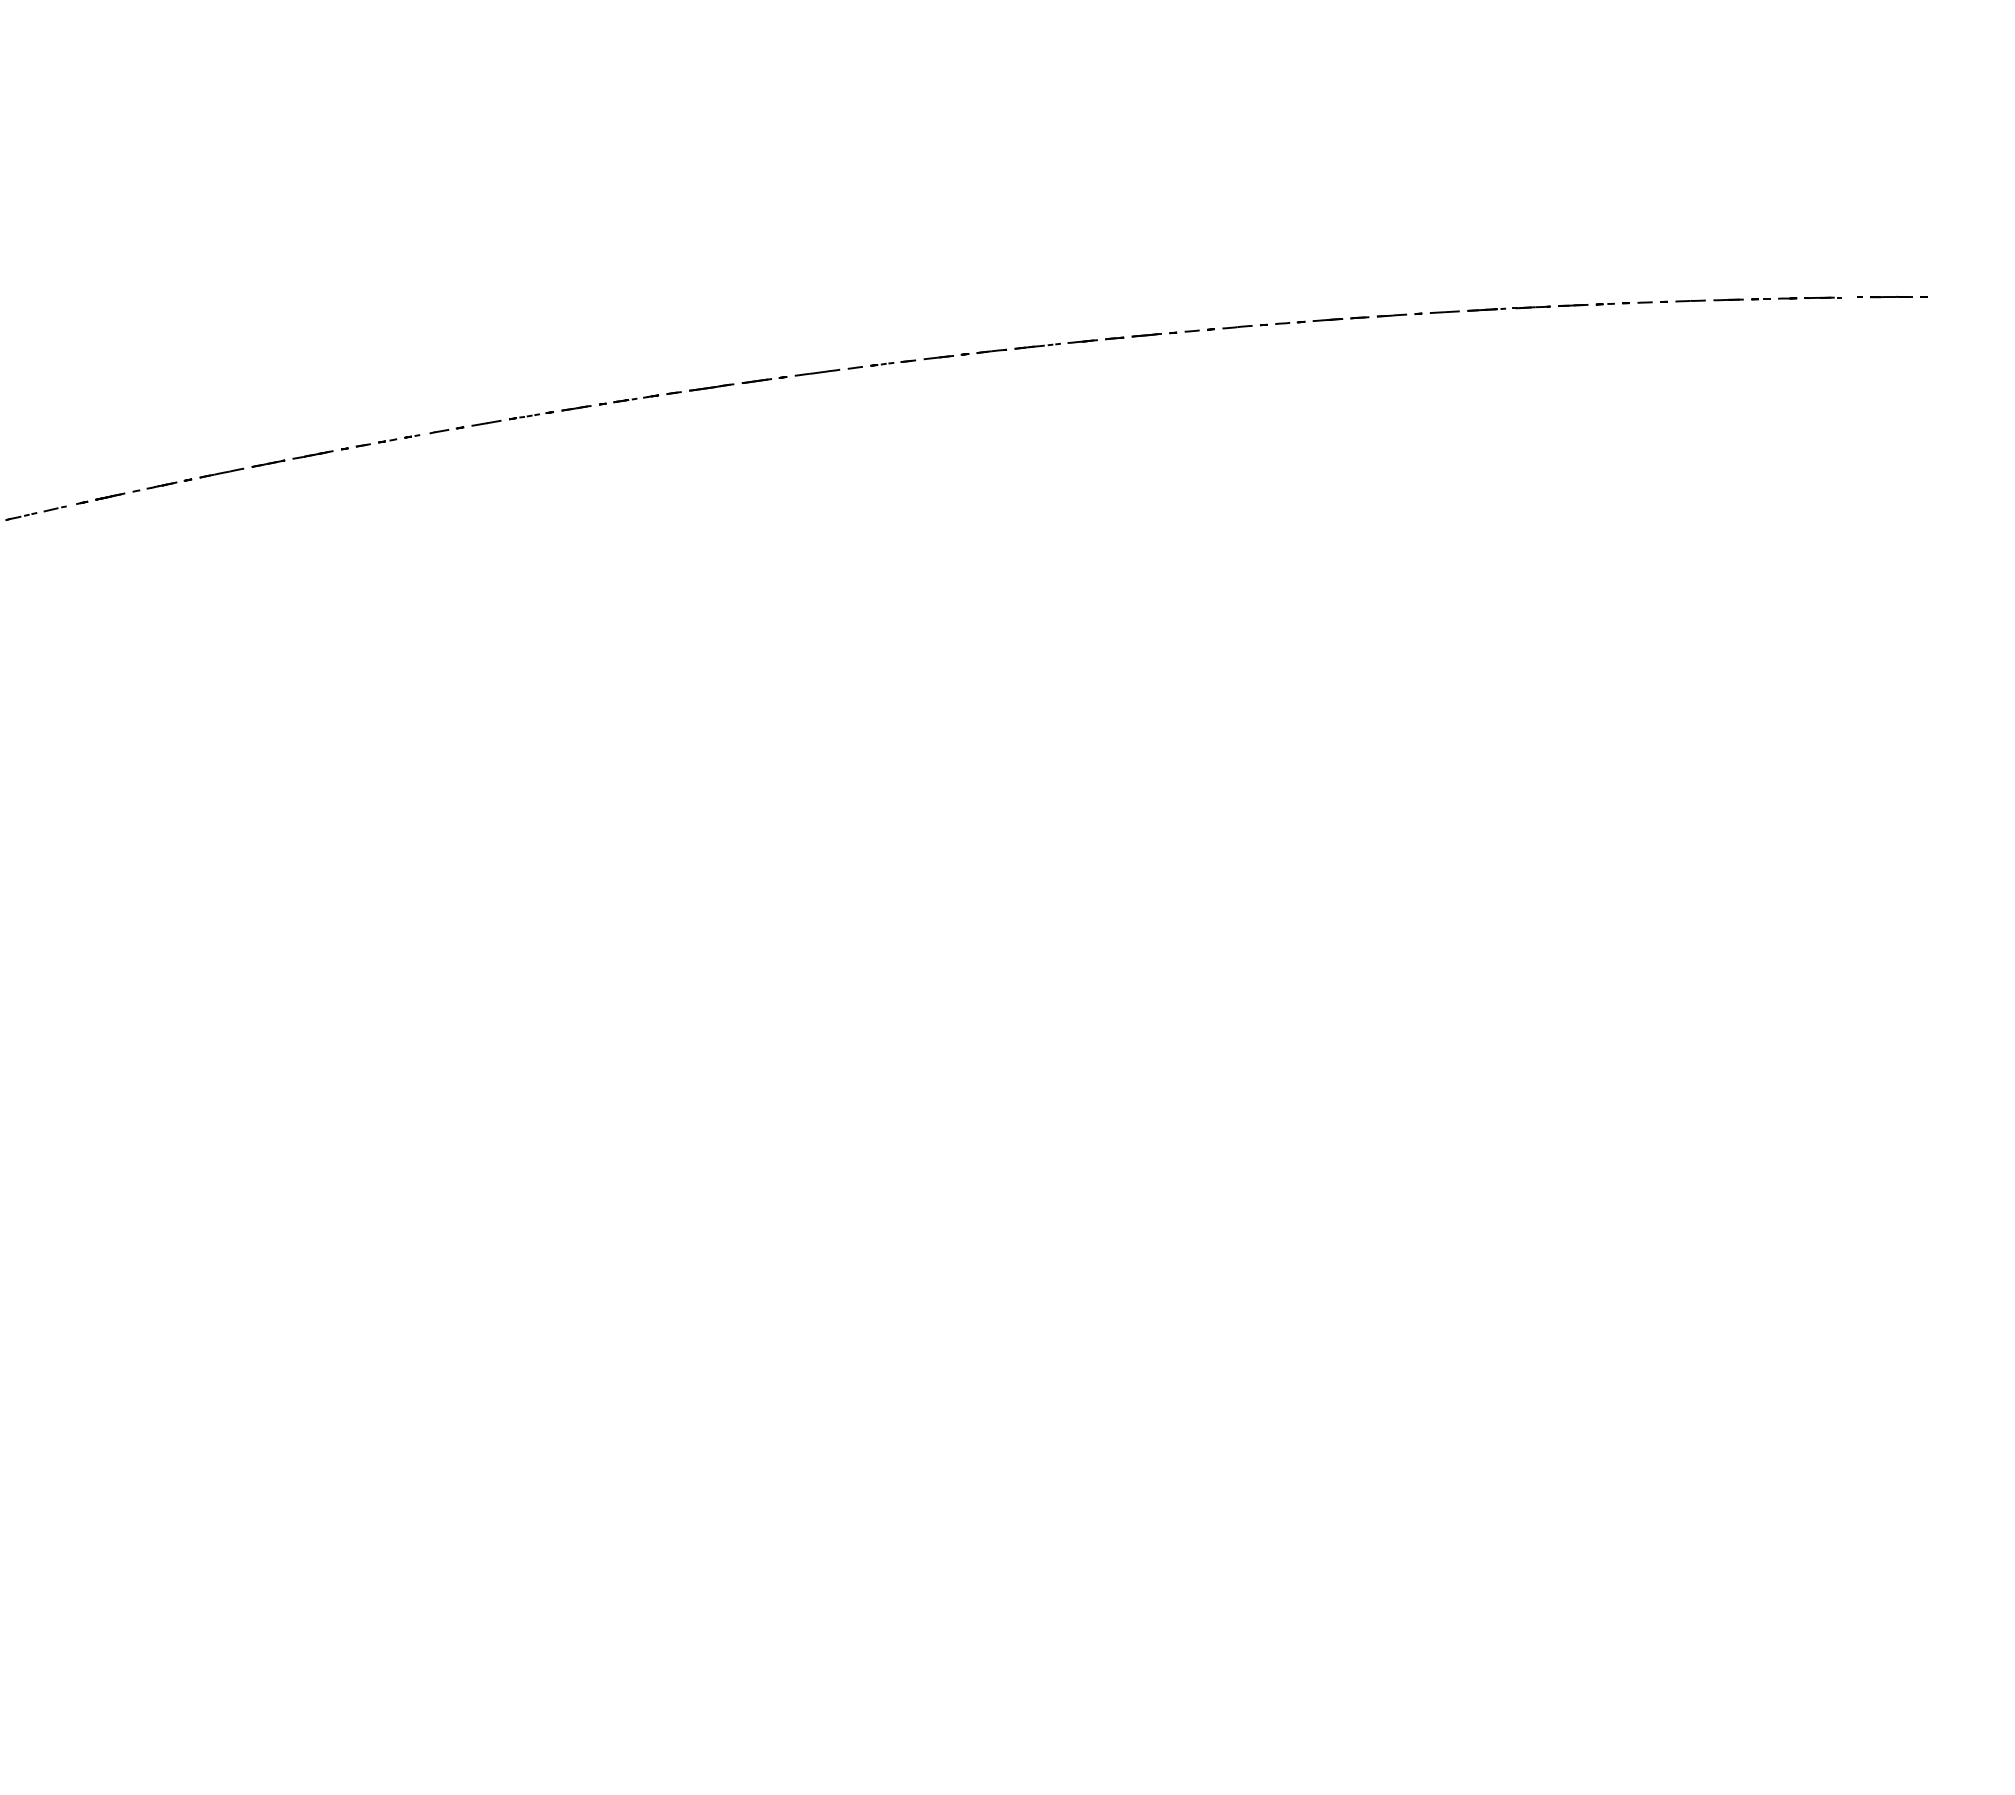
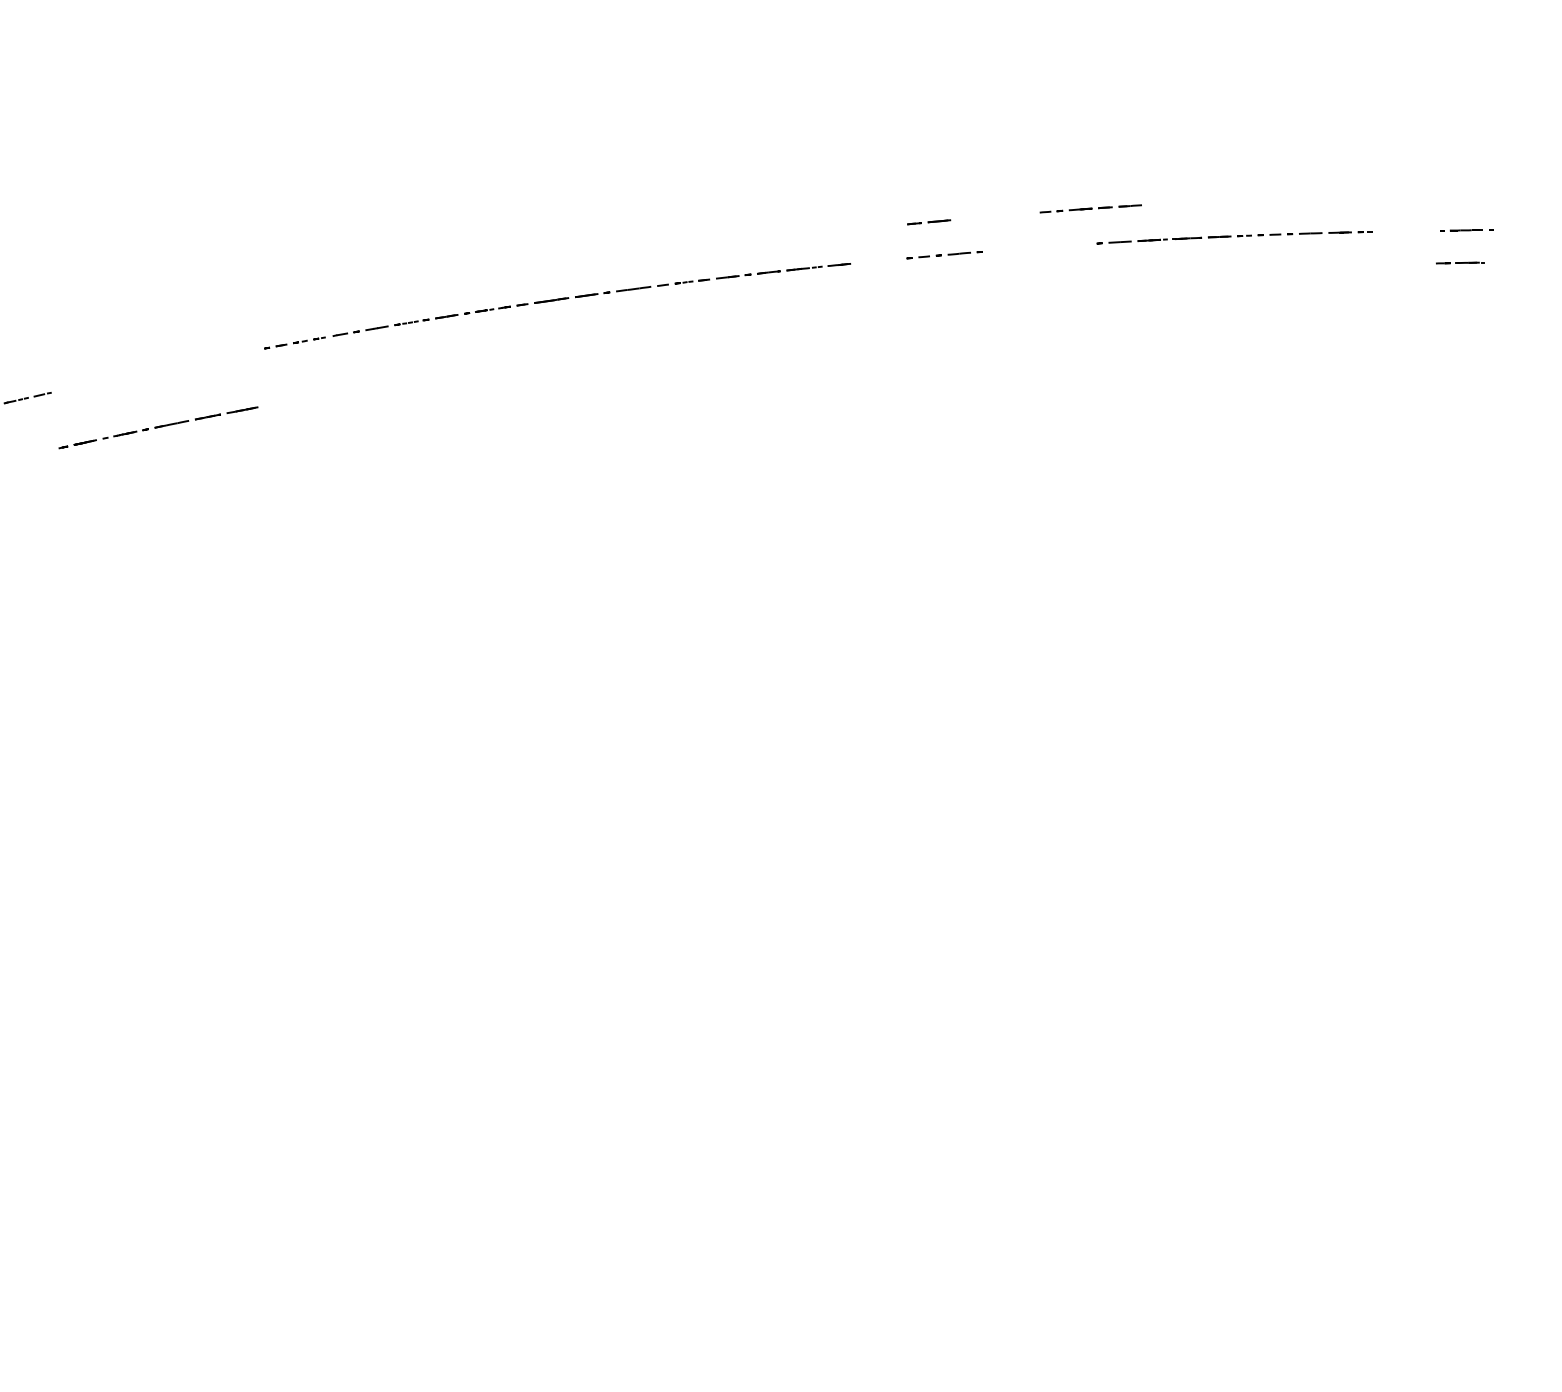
line: (1809, 297) -> (1460, 262), moved
part: (1340, 318) -> (1090, 208), moved
line: (1133, 336) -> (929, 222), moved
part: (204, 477) -> (158, 427), moved

